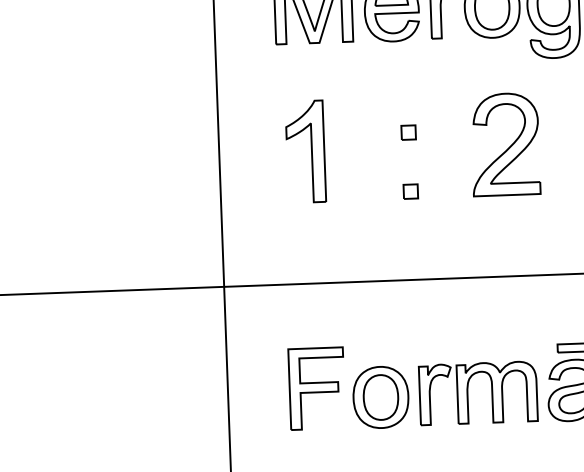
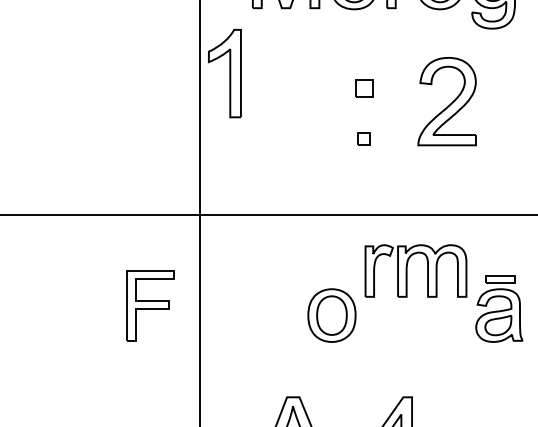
part: (407, 131) -> (363, 87), size x1.4
part: (305, 151) -> (224, 73), moved
part: (317, 388) -> (150, 305), moved
part: (468, 392) -> (407, 270), moved

